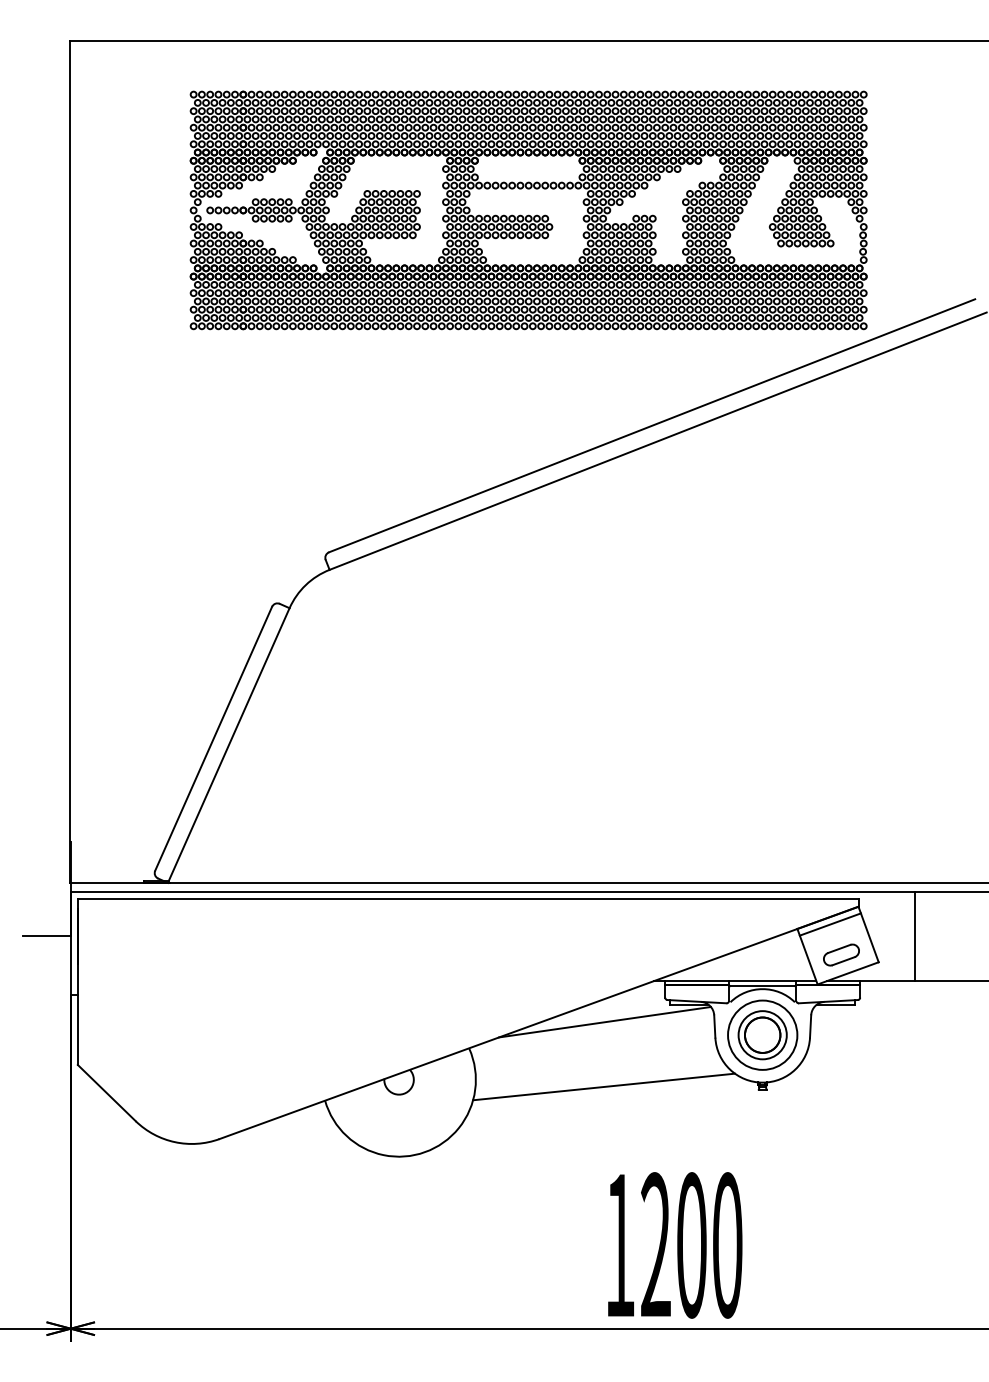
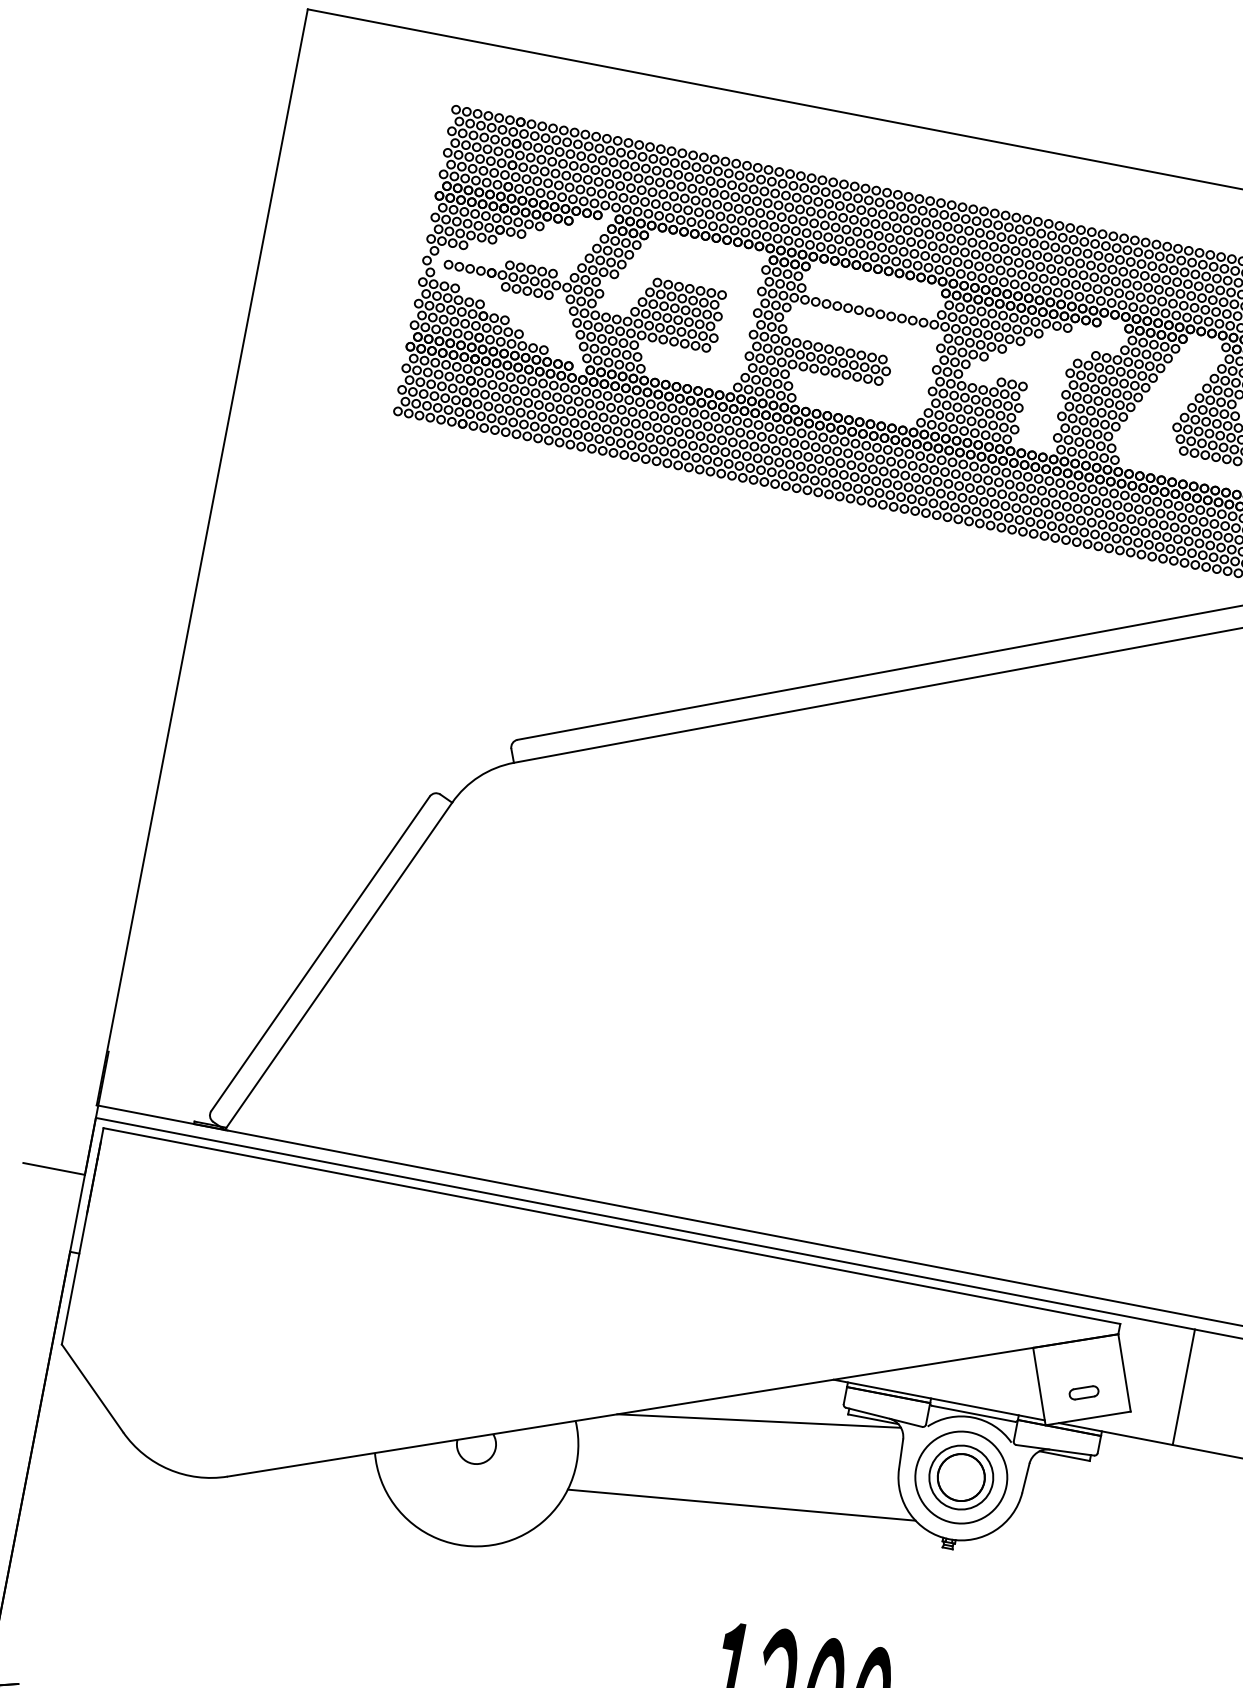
line: (829, 924) -> (1076, 1350), removed
part: (841, 954) -> (1084, 1392), size x0.6

